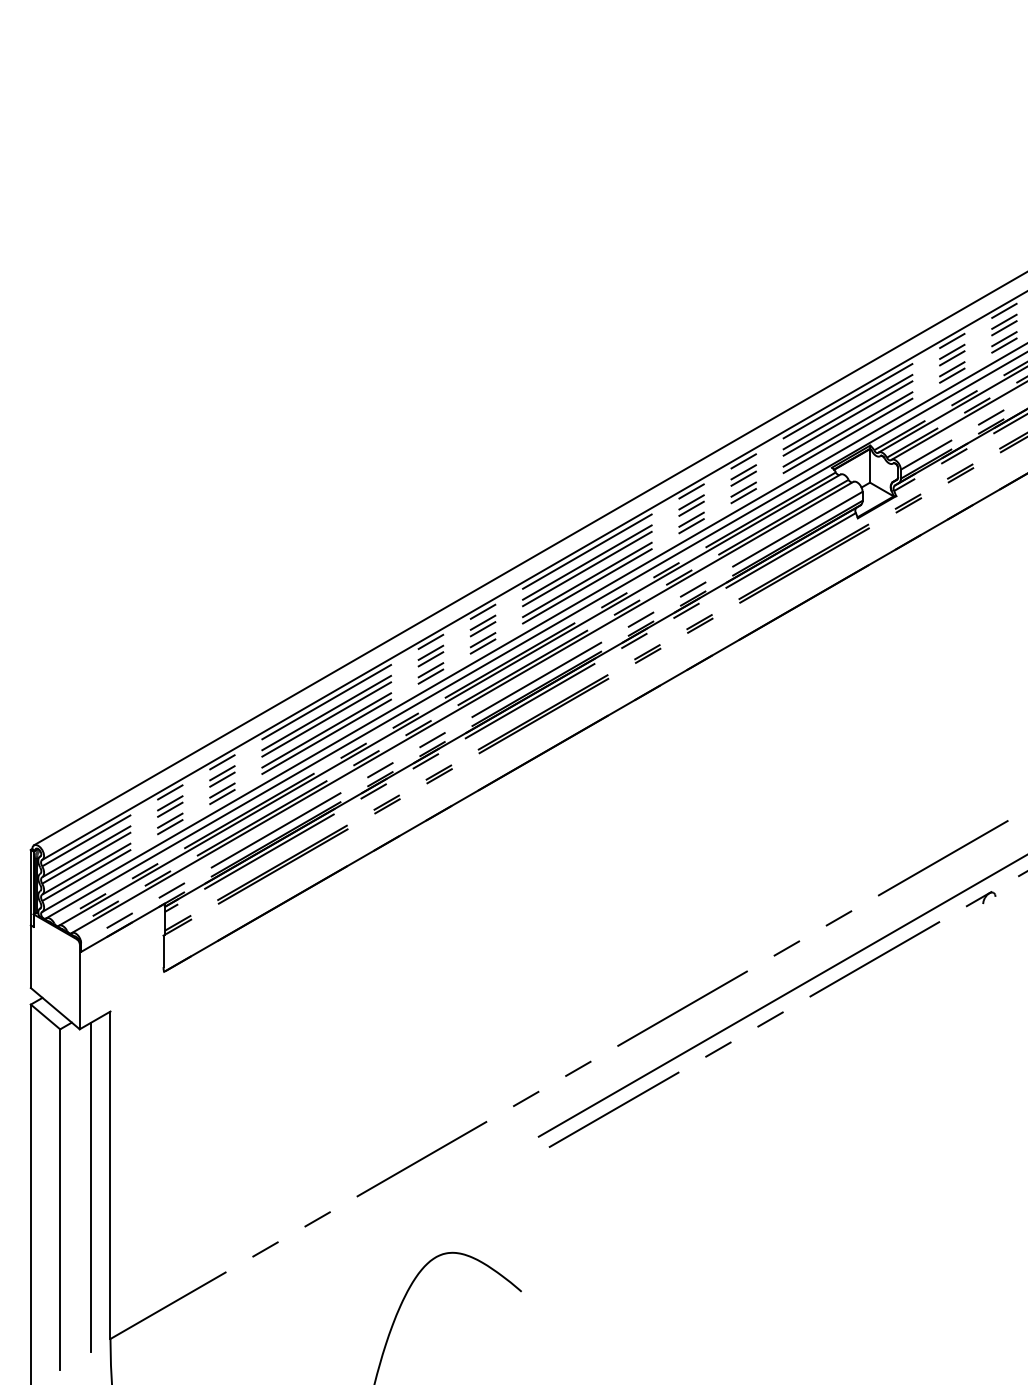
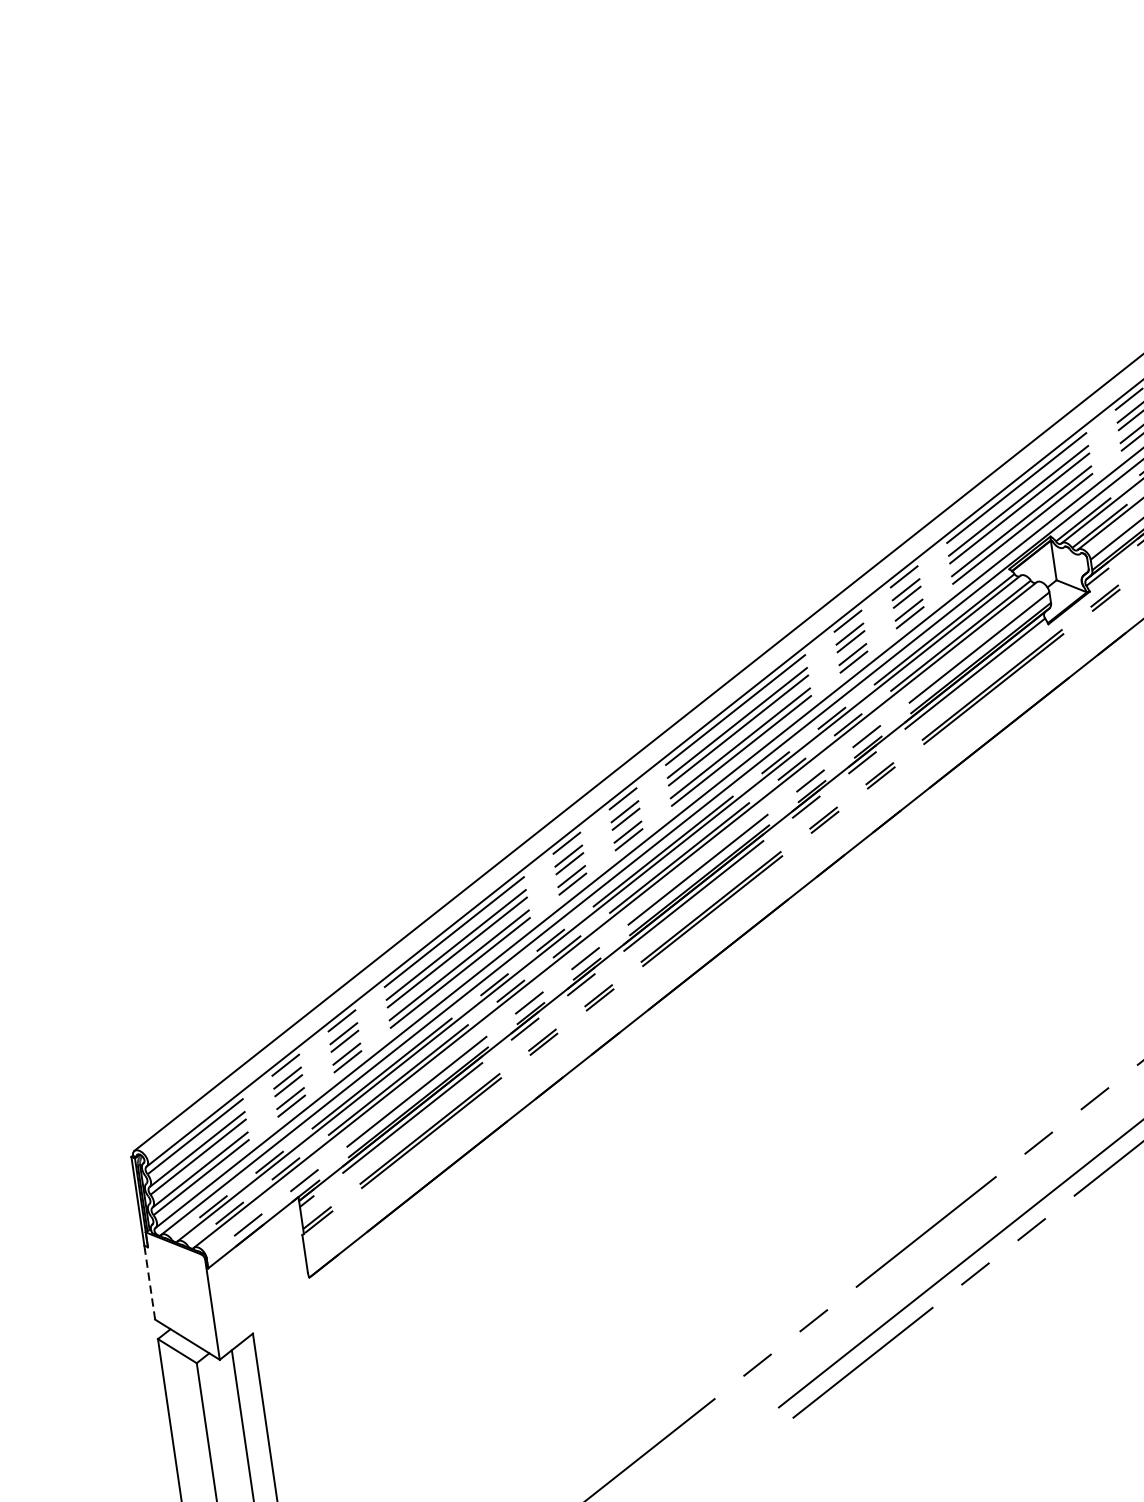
line: (30, 956) -> (149, 1282), solid -> dashed

